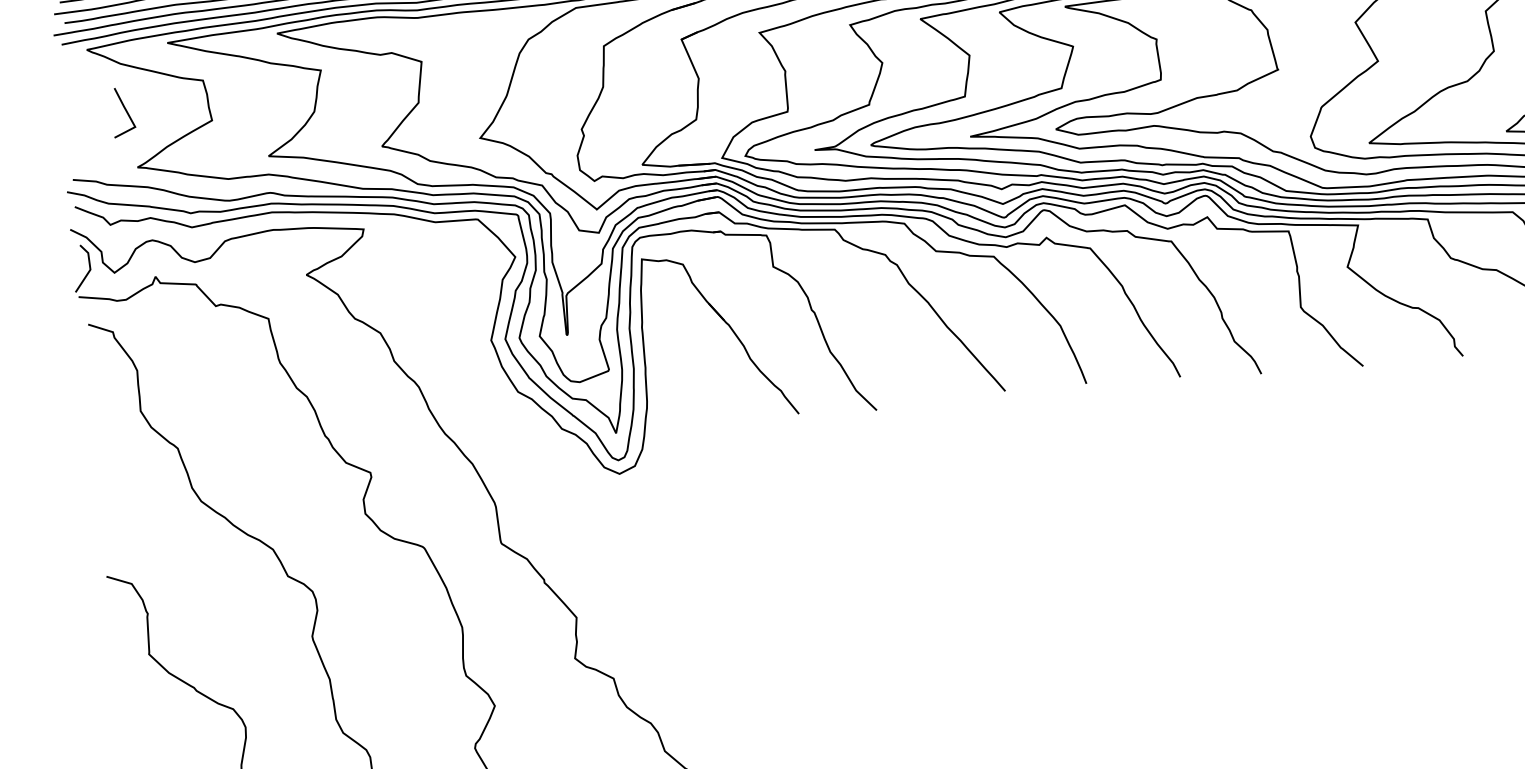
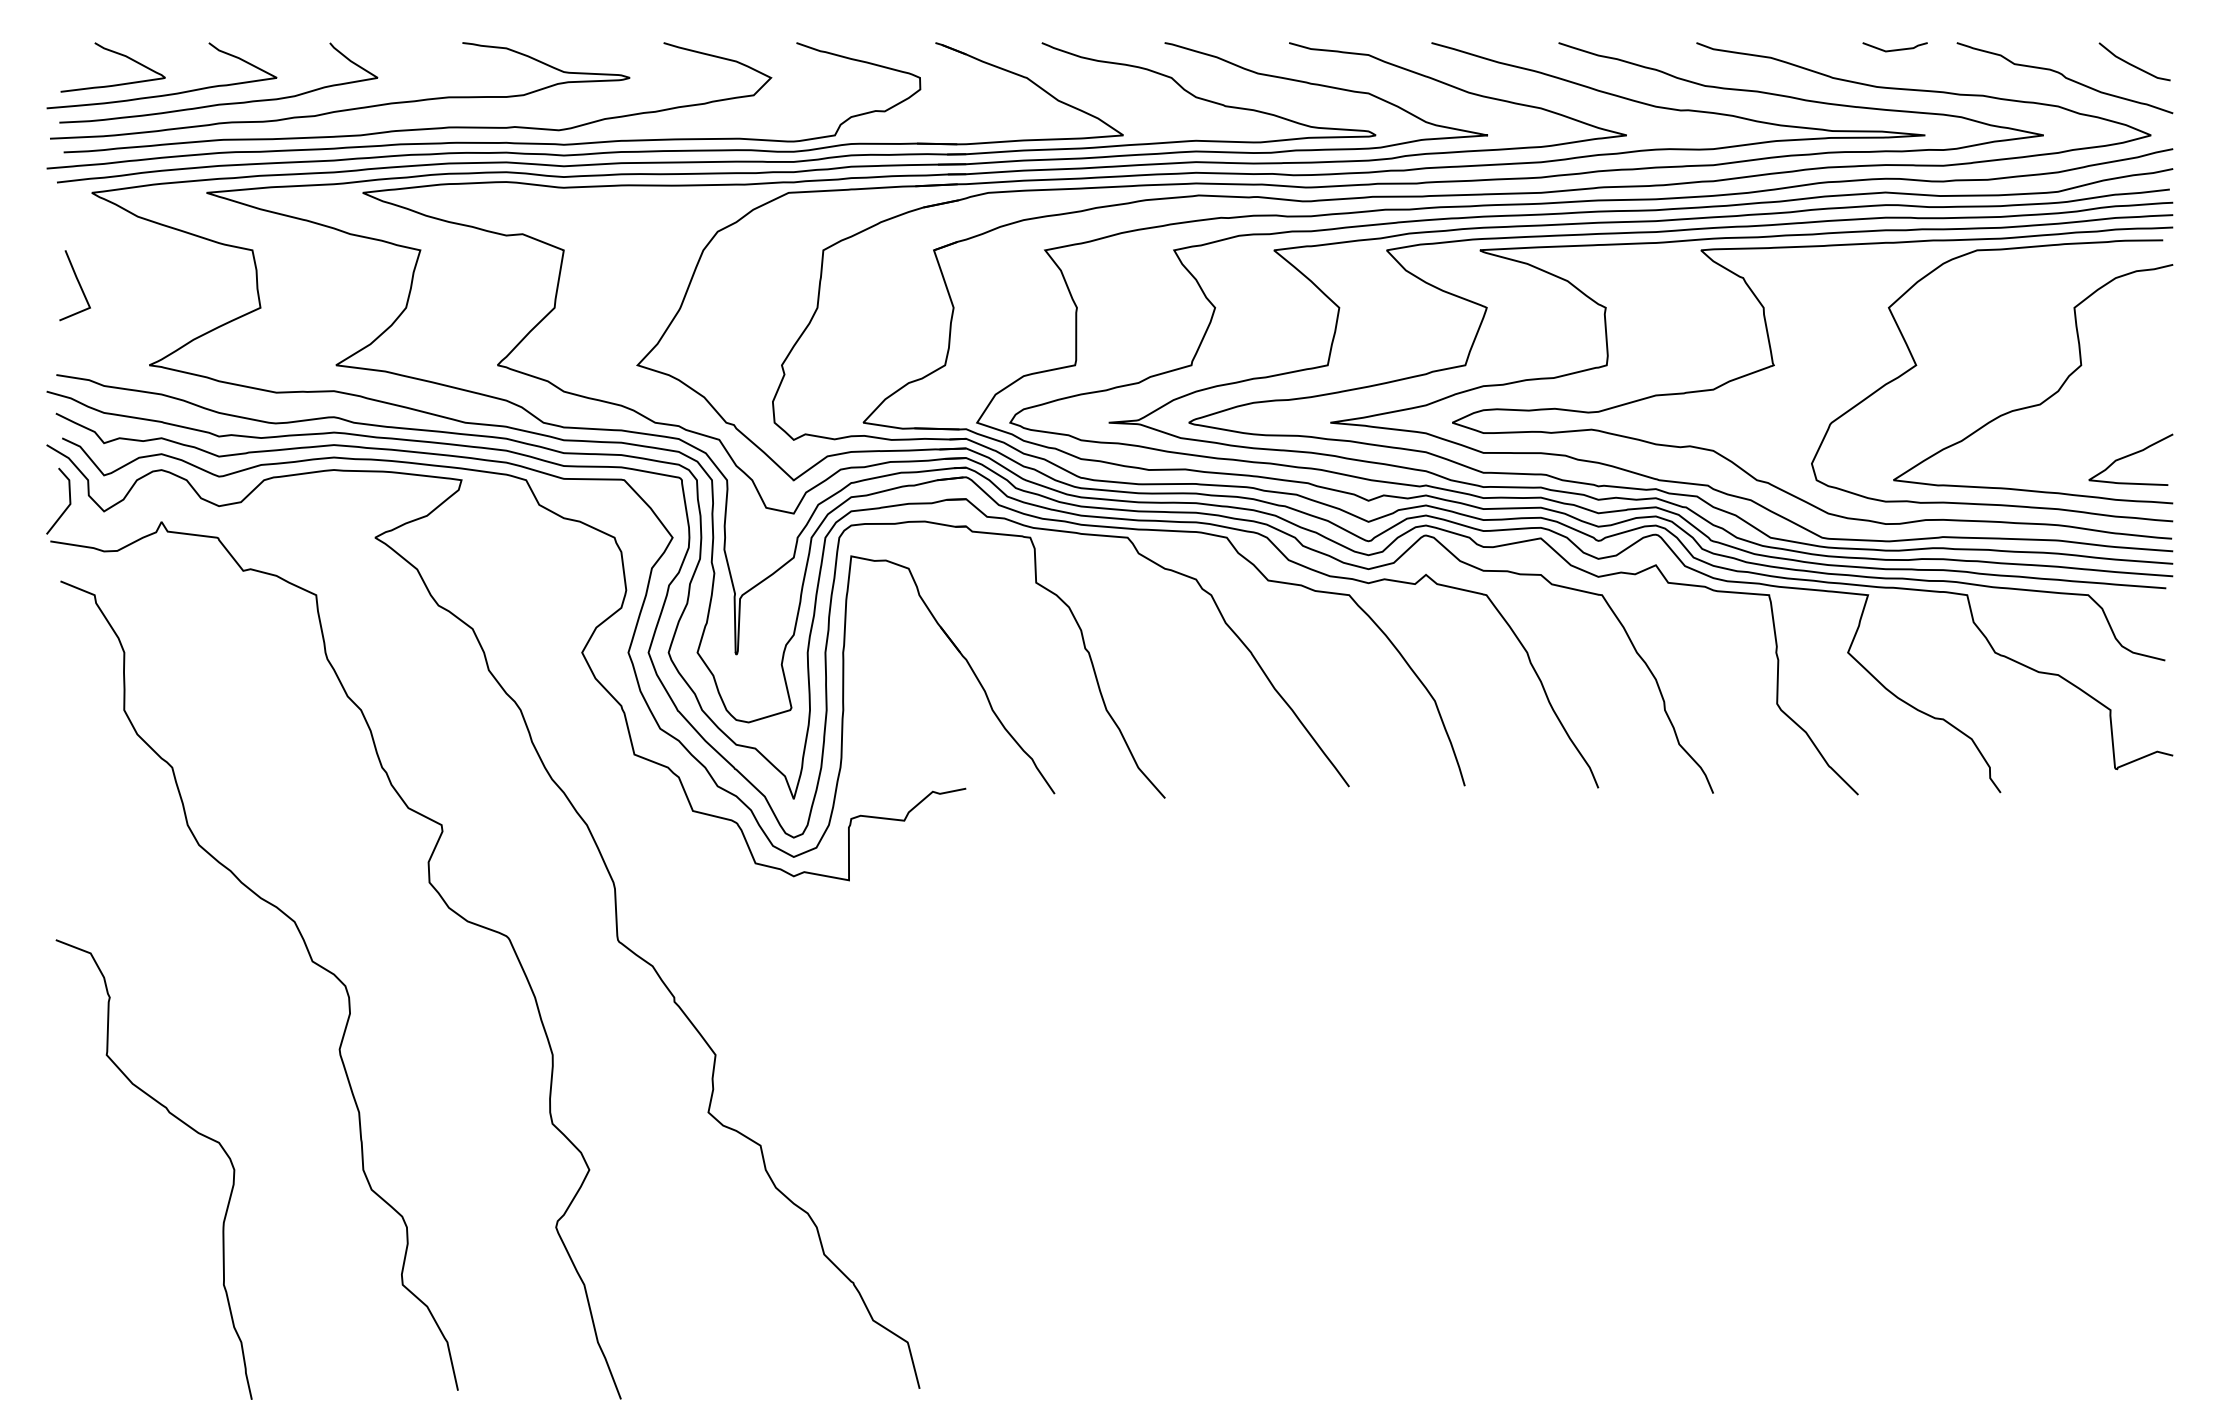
line: (125, 111) -> (78, 284), moved
curve: (458, 343) -> (581, 653), added

